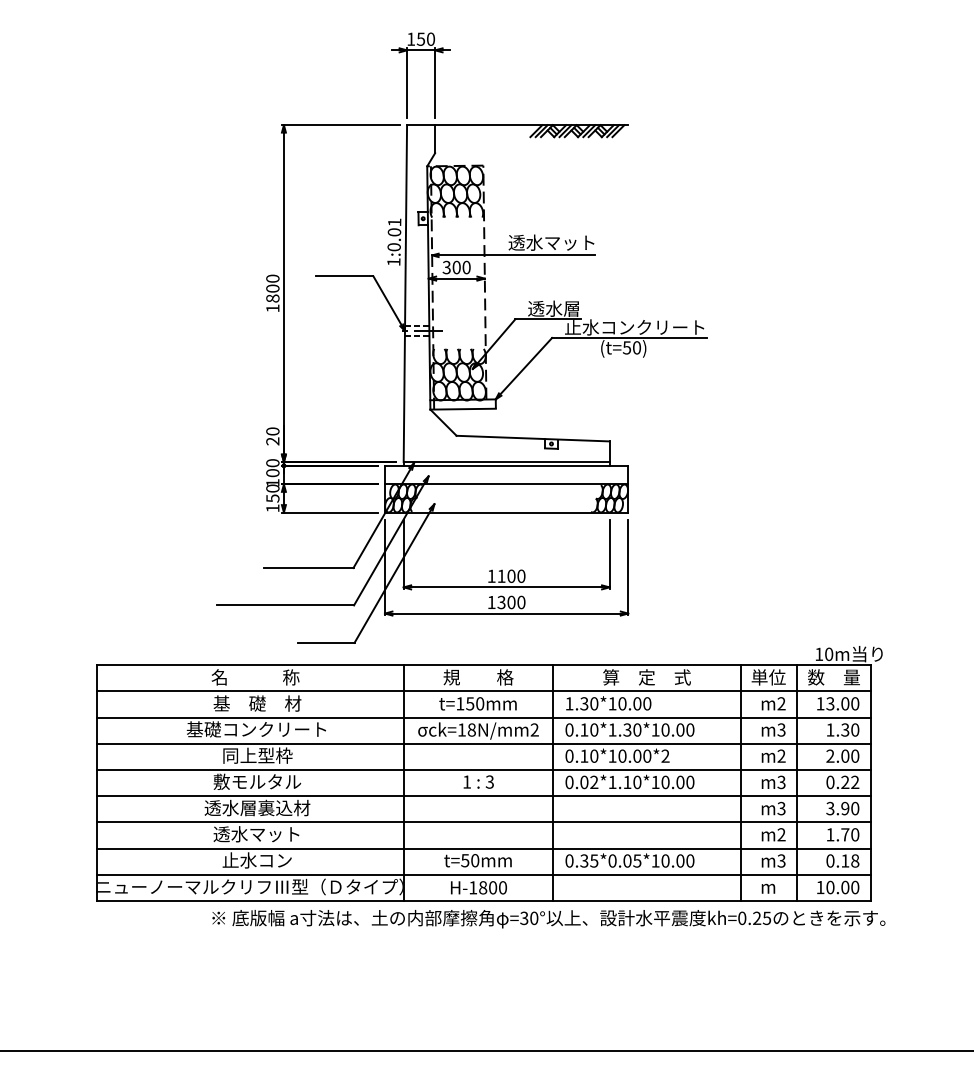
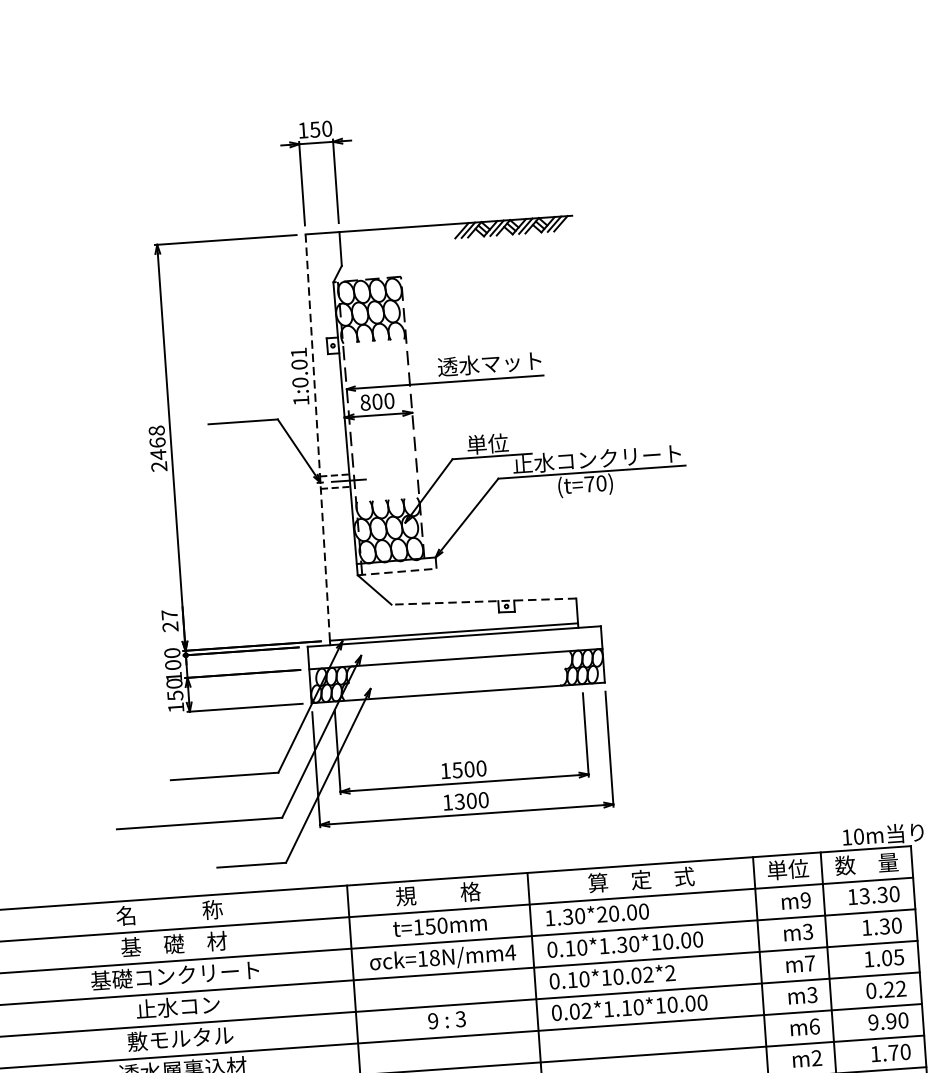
text: (446, 267) -> (365, 402), 300 -> 800
text: (272, 293) -> (157, 448), 1800 -> 2468
line: (405, 293) -> (317, 437), solid -> dashed
text: (553, 308) -> (497, 443), 透水層 -> 単位
text: (626, 347) -> (588, 483), (t=50) -> (t=70)
line: (463, 409) -> (397, 572), solid -> dashed
text: (272, 431) -> (169, 614), 20 -> 27
line: (533, 438) -> (484, 601), solid -> dashed
text: (501, 575) -> (457, 769), 1100 -> 1500
text: (612, 703) -> (601, 914), 1.30*10.00 -> 1.30*20.00
text: (845, 703) -> (882, 894), 13.00 -> 13.30
text: (781, 704) -> (805, 901), m2 -> m9
text: (534, 729) -> (510, 952), ck=18N/mm2 -> ck=18N/mm4
text: (257, 755) -> (178, 1006), 同上型枠 -> 止水コン
text: (647, 755) -> (648, 973), 0.10*10.00*2 -> 0.10*10.02*2
text: (781, 755) -> (810, 962), m2 -> m7
text: (842, 755) -> (883, 957), 2.00 -> 1.05
text: (466, 781) -> (432, 1020), 1 -> 9
text: (781, 808) -> (814, 1026), m3 -> m6
text: (830, 808) -> (873, 1022), 3.90 -> 9.90

